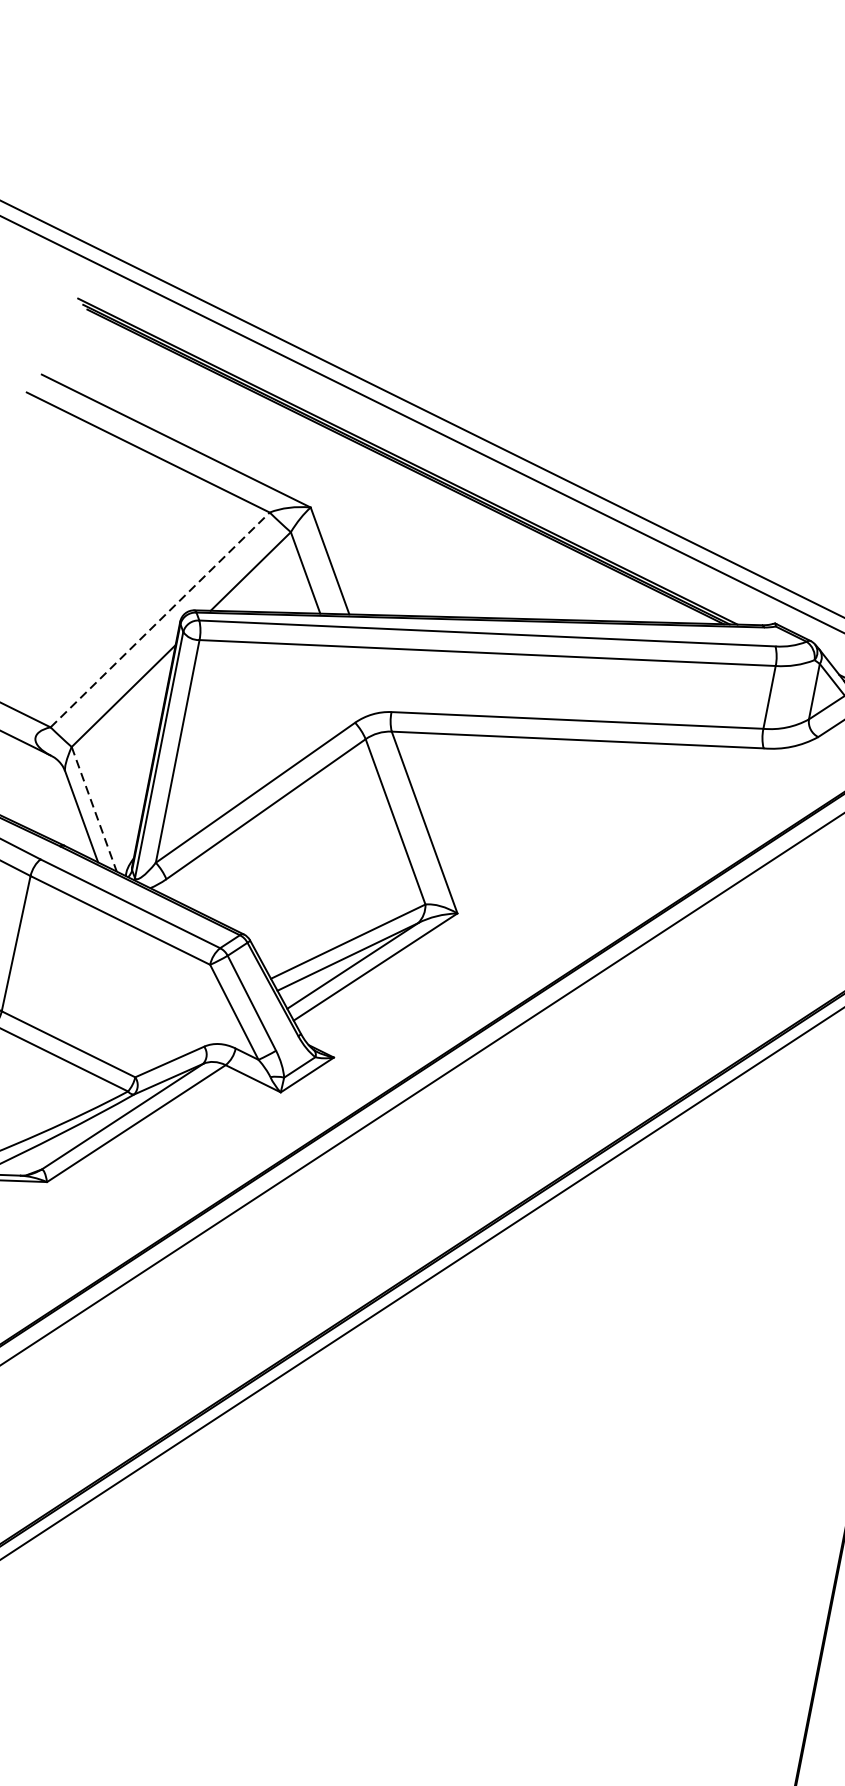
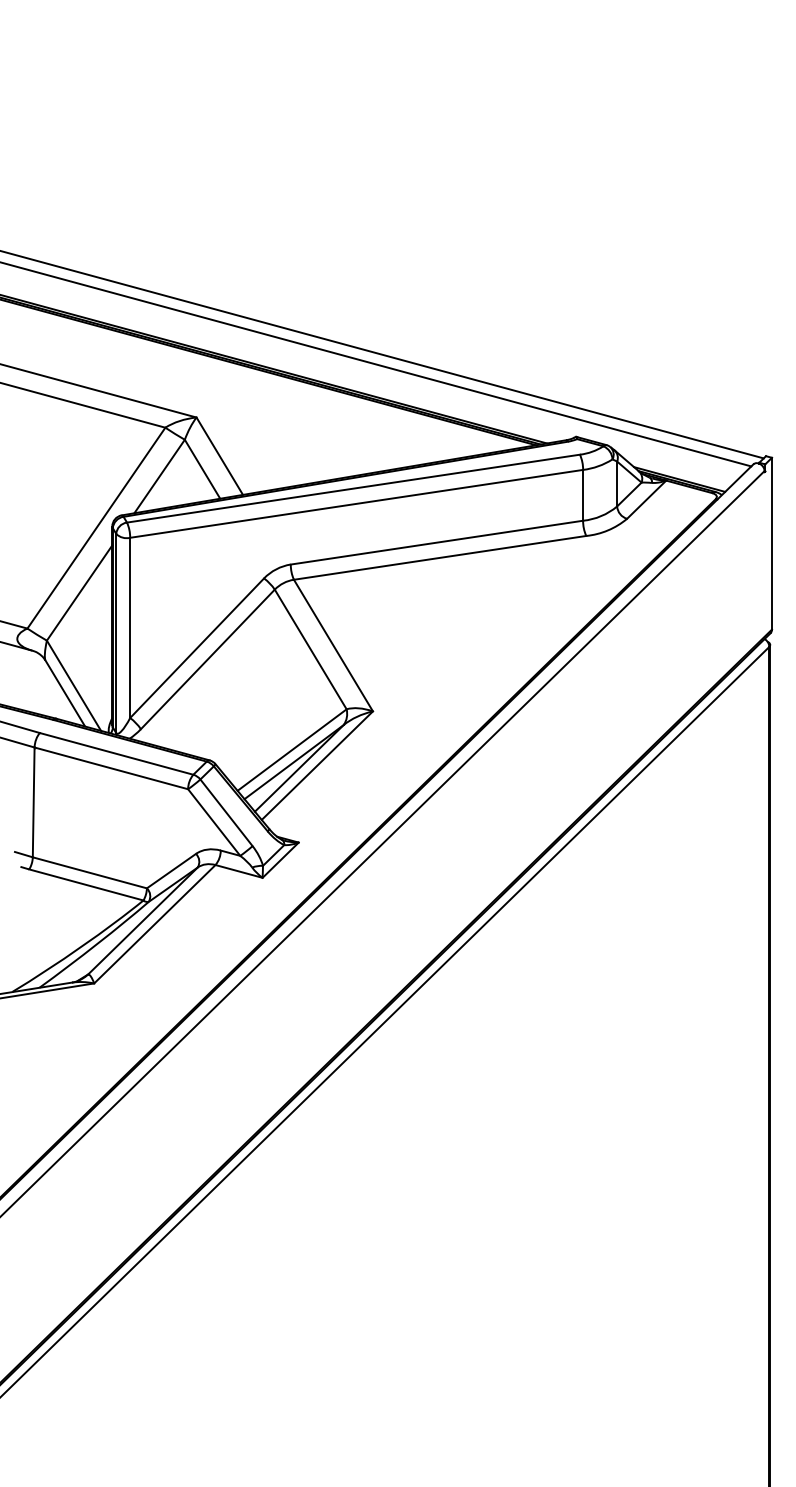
line: (160, 620) -> (96, 528), dashed -> solid
line: (94, 809) -> (74, 685), dashed -> solid

